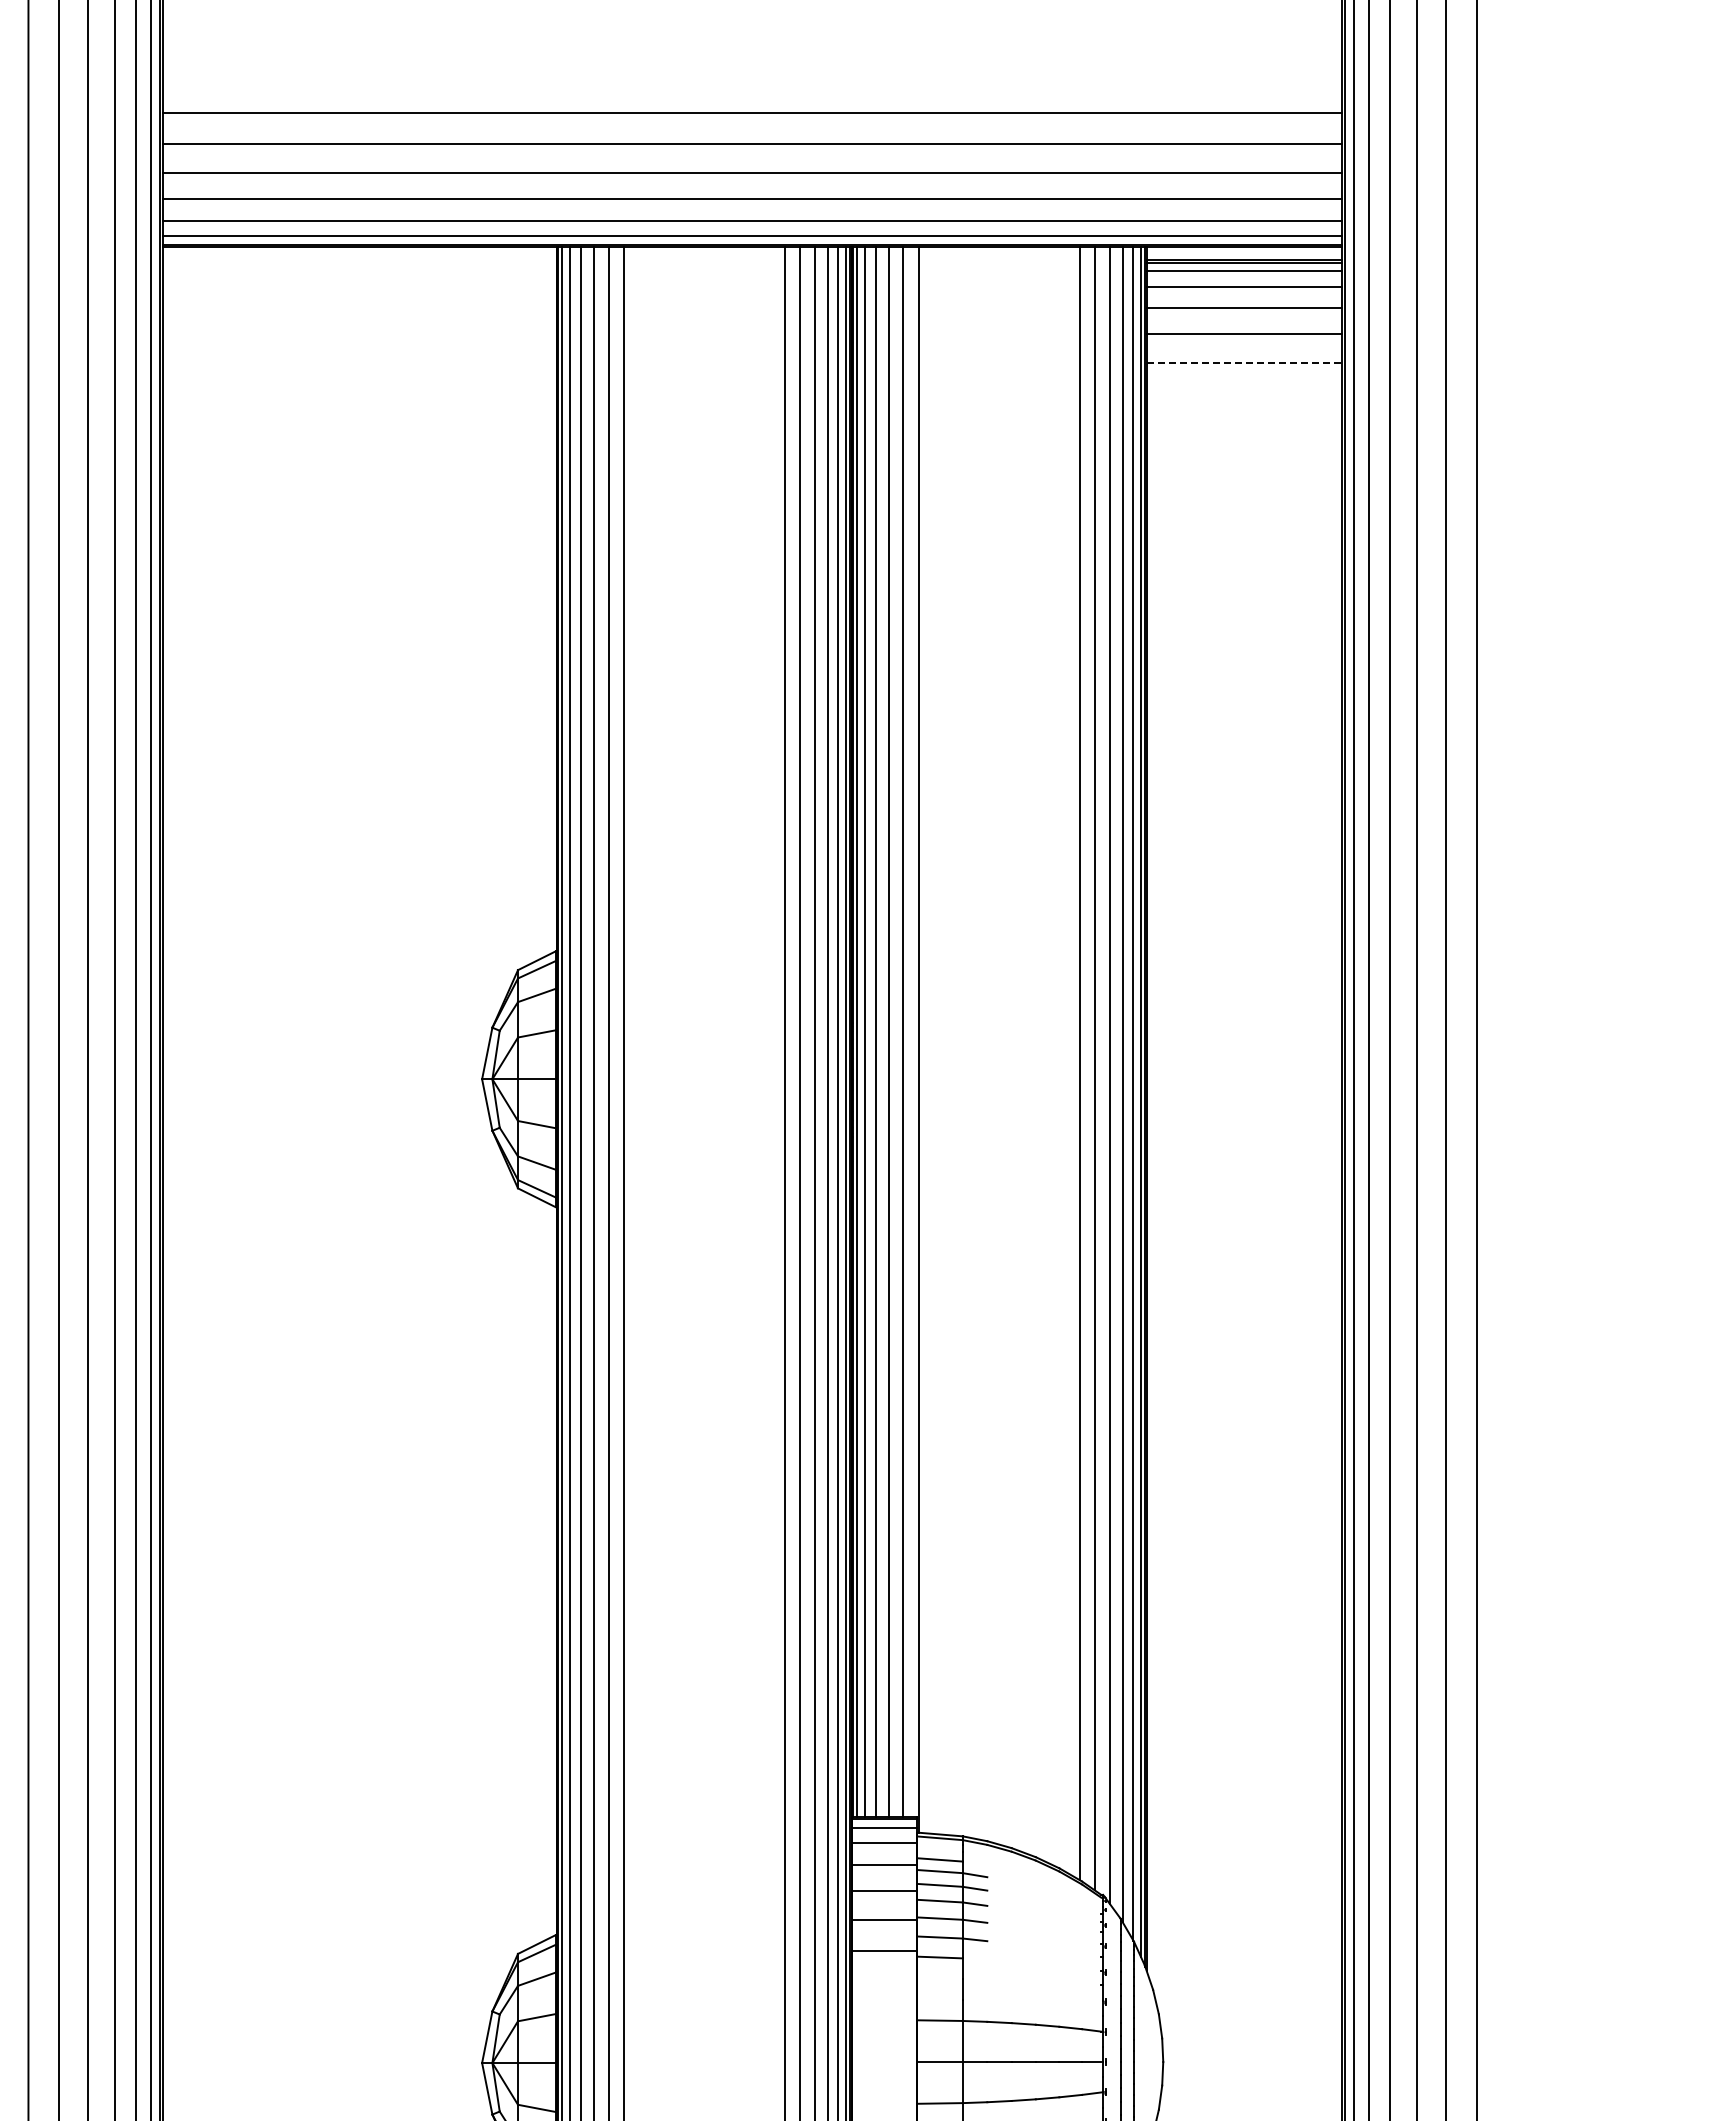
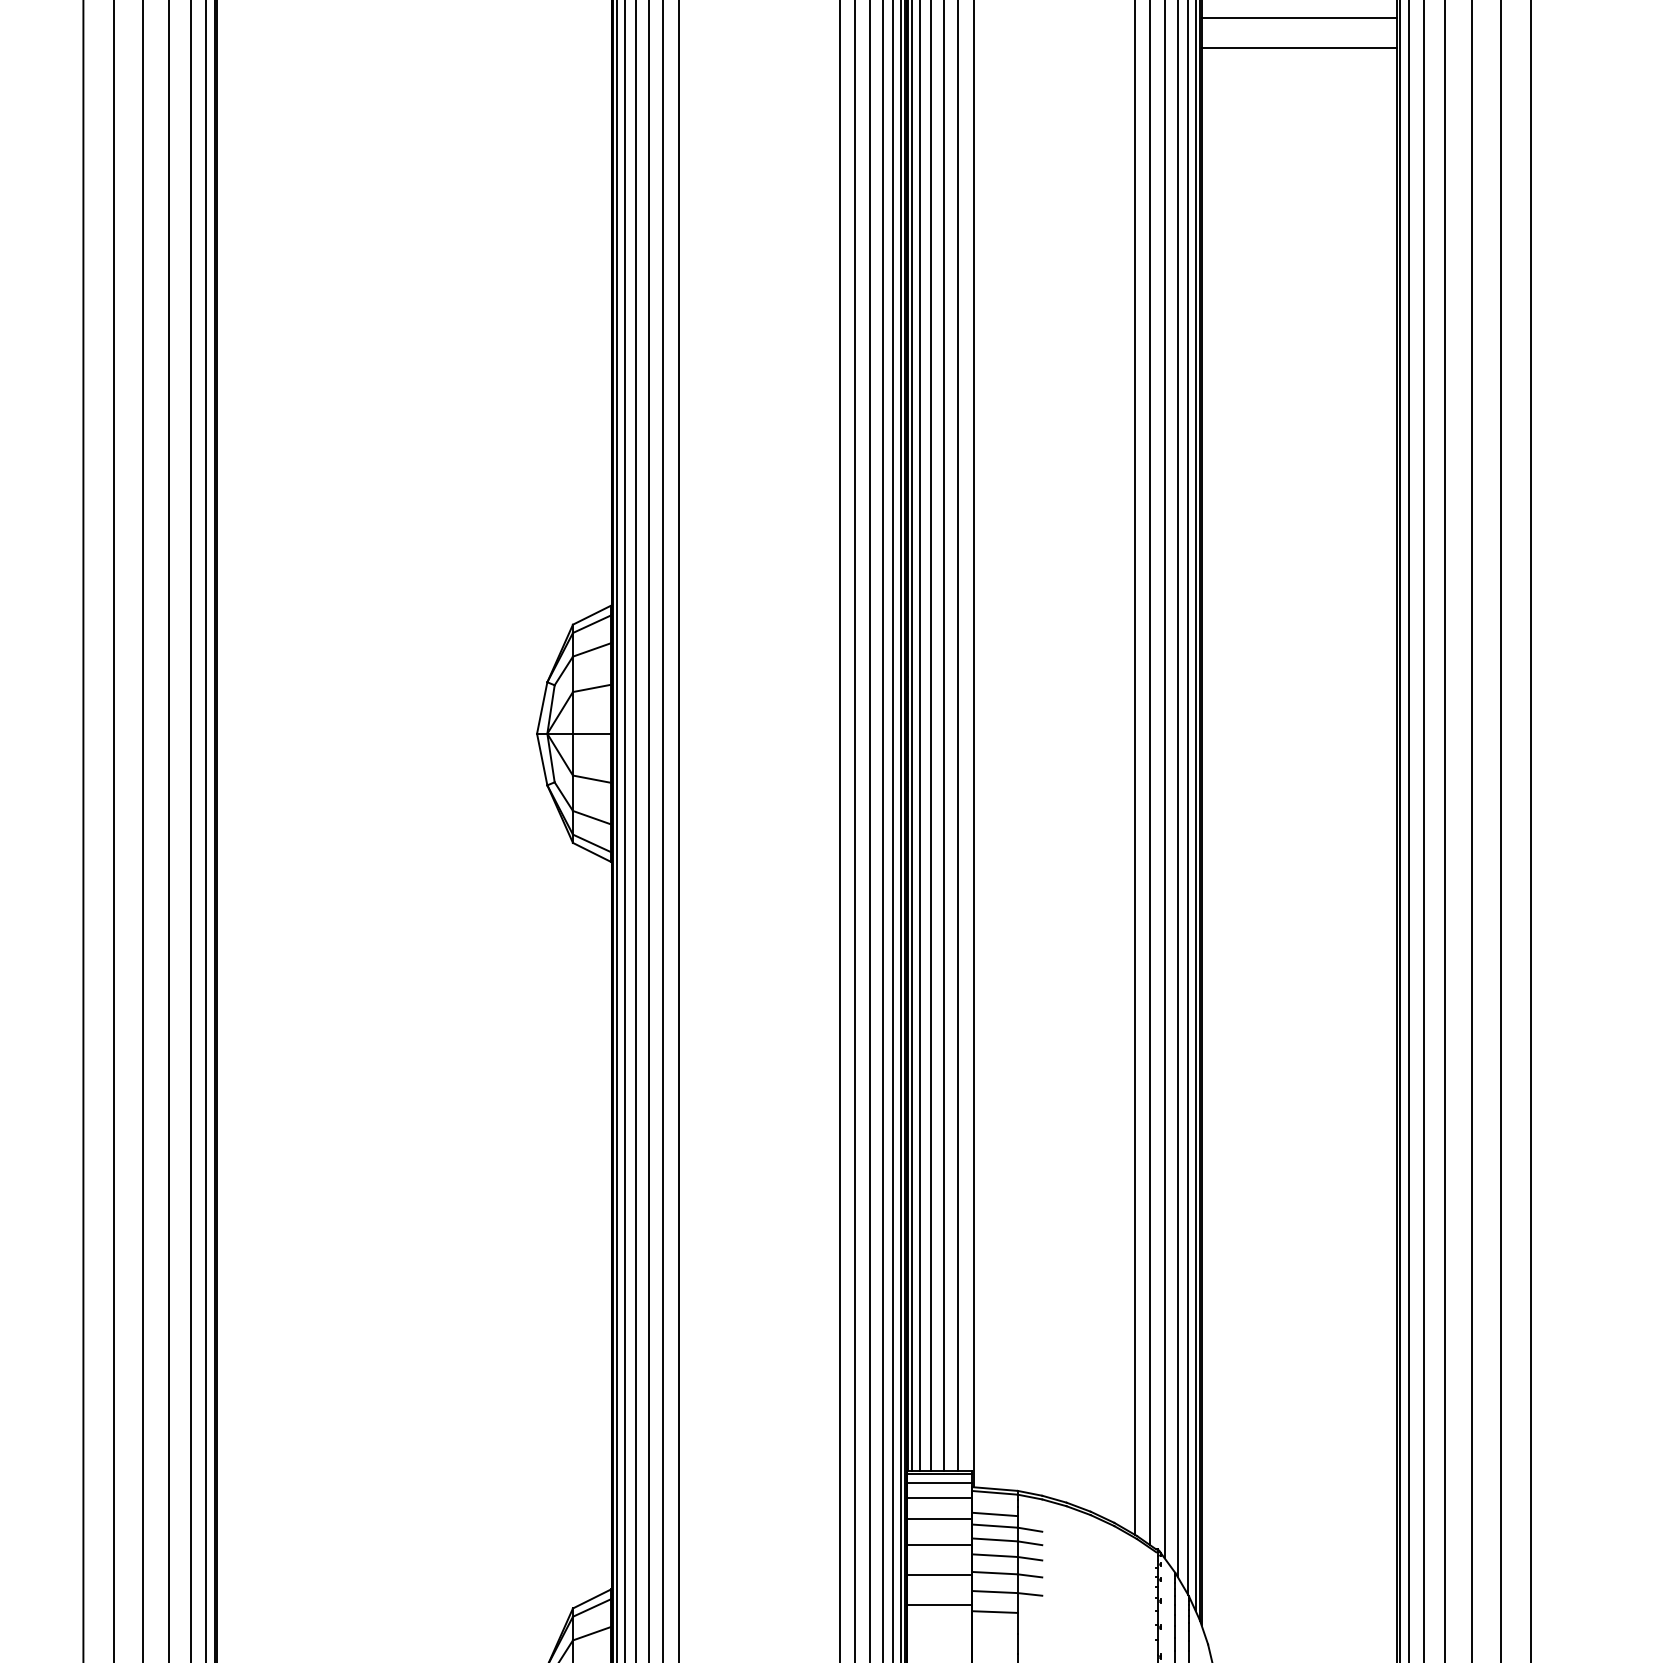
line: (1244, 363) -> (1299, 18), dashed -> solid
line: (1244, 393) -> (1299, 48), added

